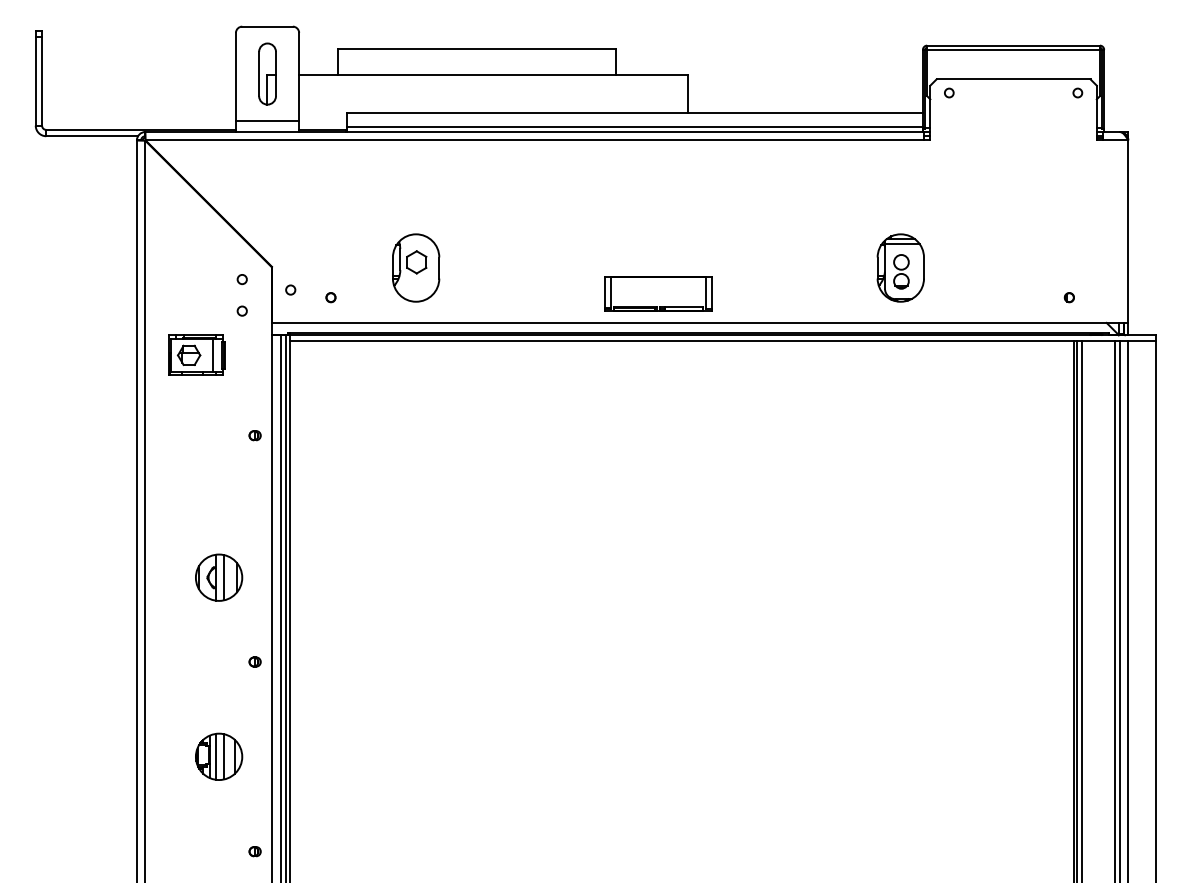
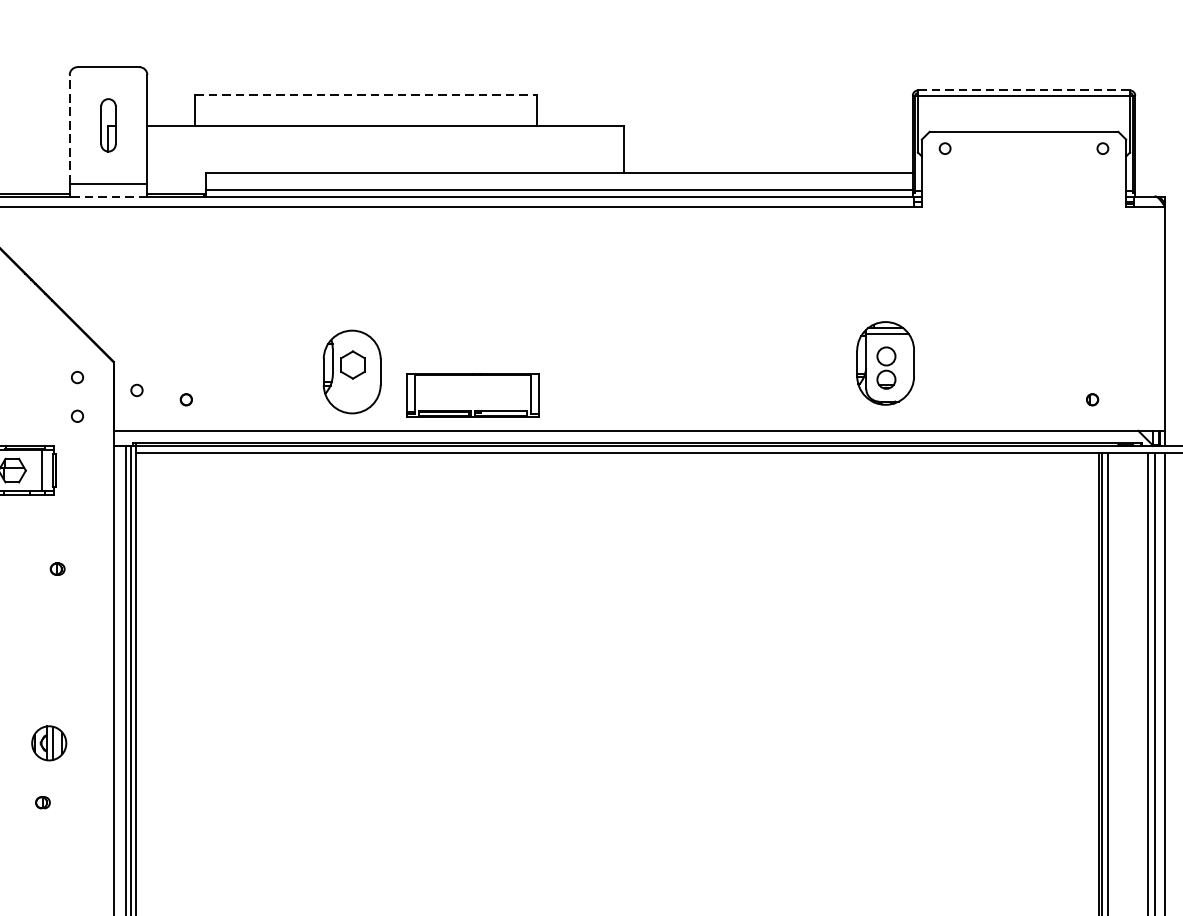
line: (1014, 45) -> (1025, 90), solid -> dashed
line: (477, 49) -> (366, 95), solid -> dashed
part: (267, 73) -> (108, 124), size x0.7
line: (235, 76) -> (69, 128), solid -> dashed
line: (267, 132) -> (108, 197), solid -> dashed
part: (416, 267) -> (352, 371), moved
part: (658, 293) -> (472, 394), moved
part: (254, 435) -> (56, 568), moved
part: (219, 577) -> (49, 743), size x0.6
part: (254, 661) -> (42, 802), moved

